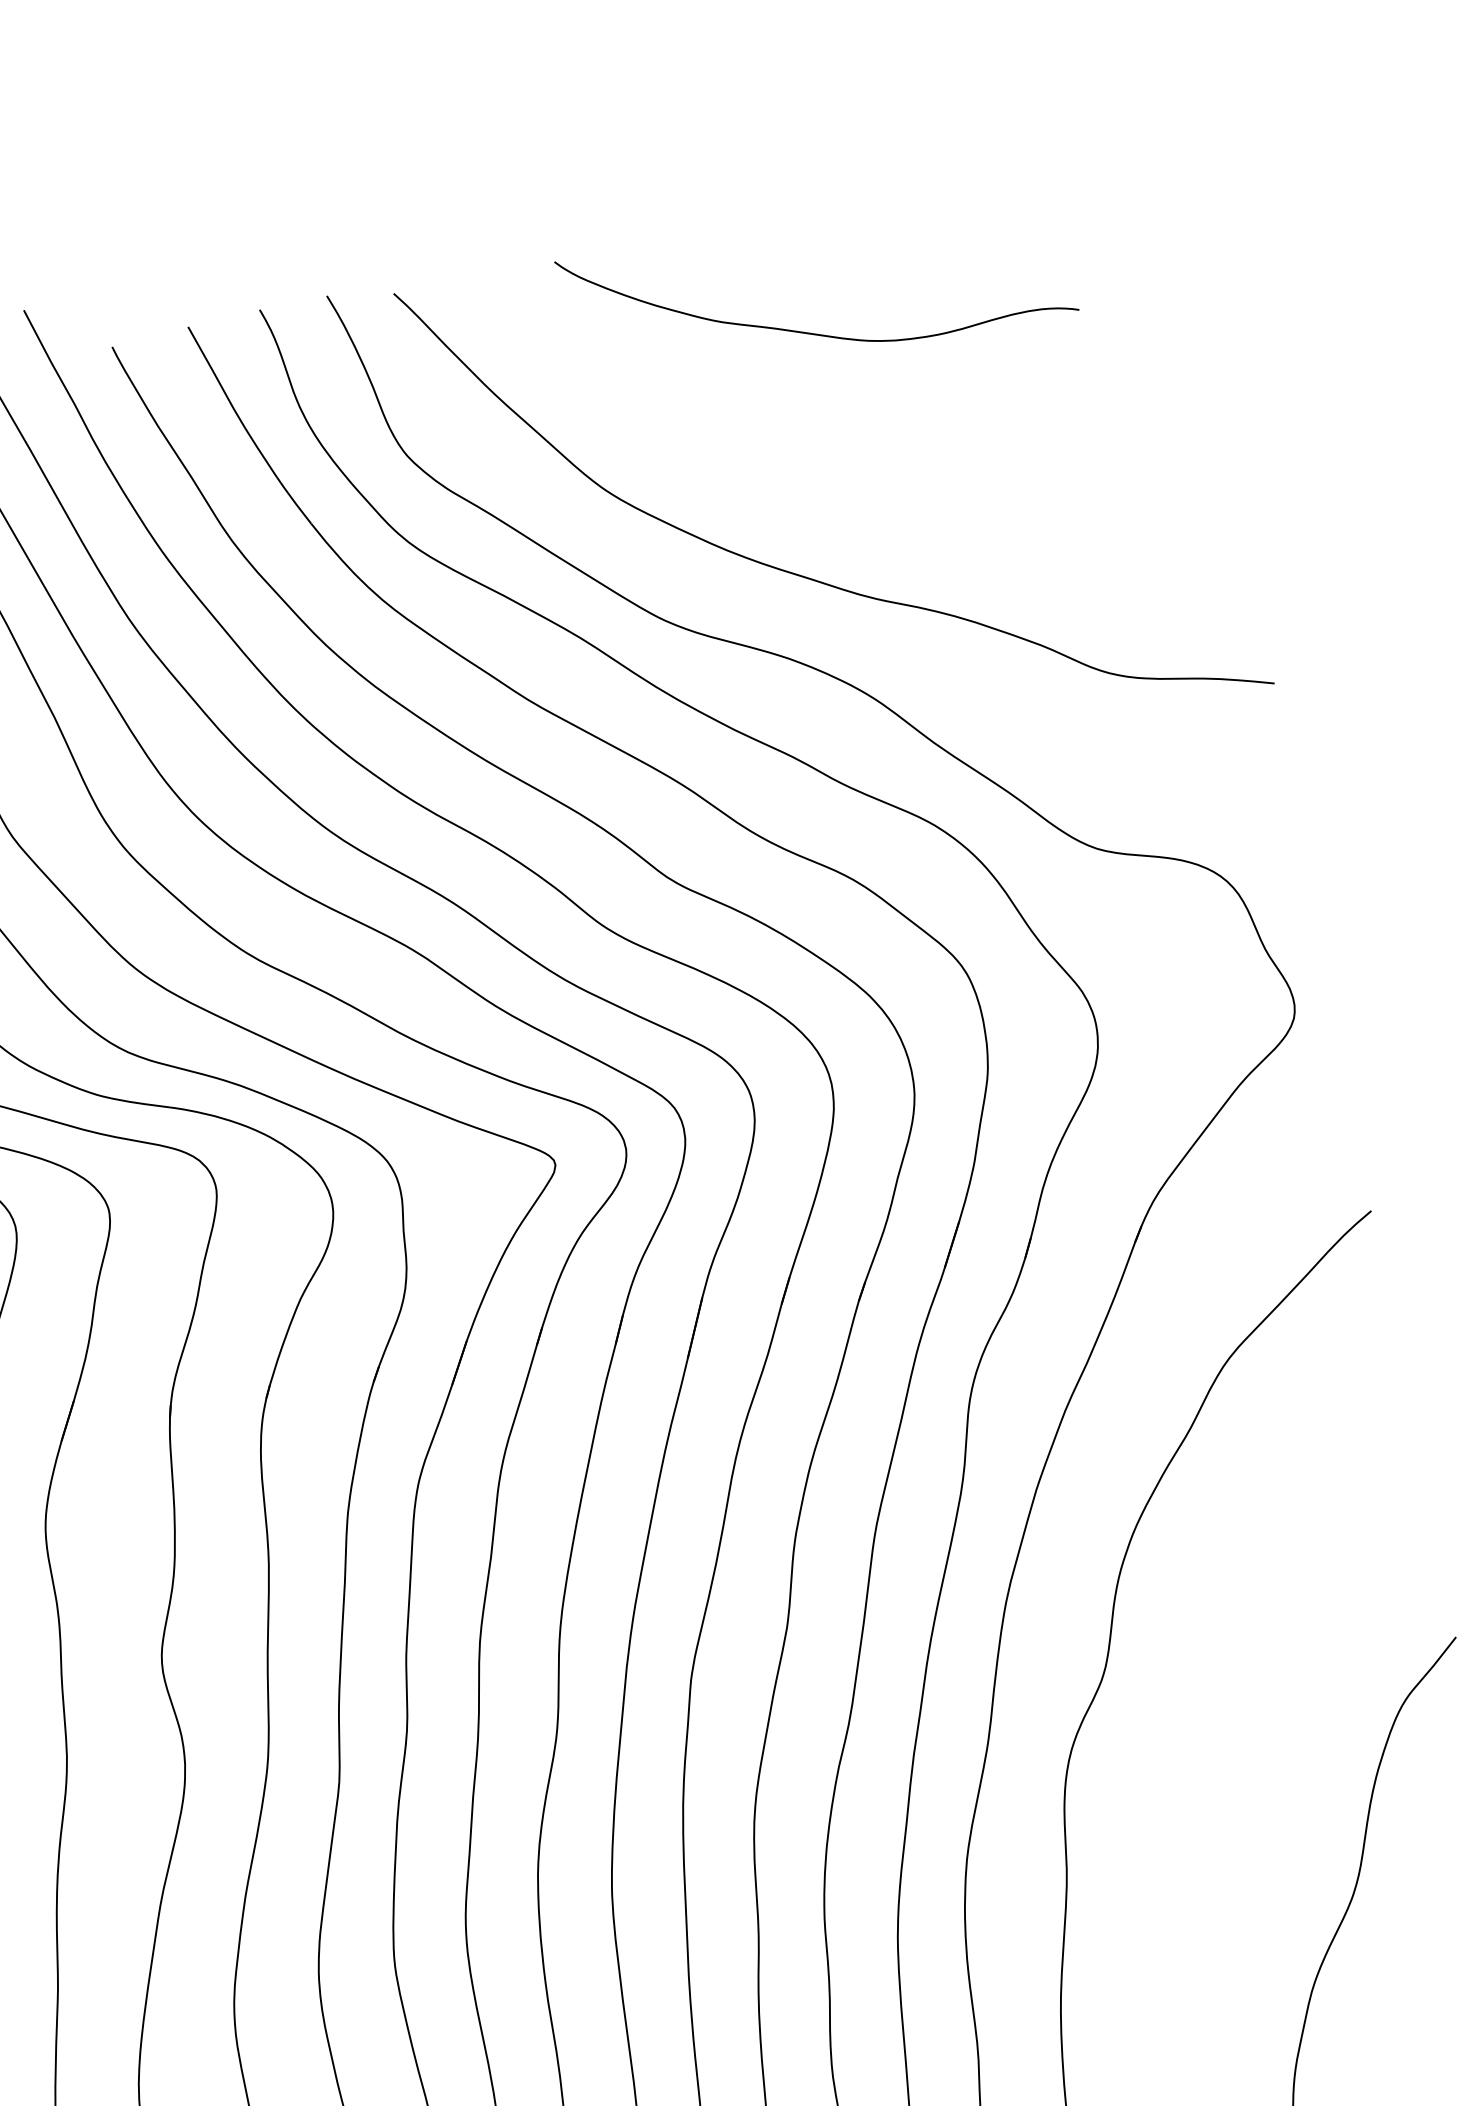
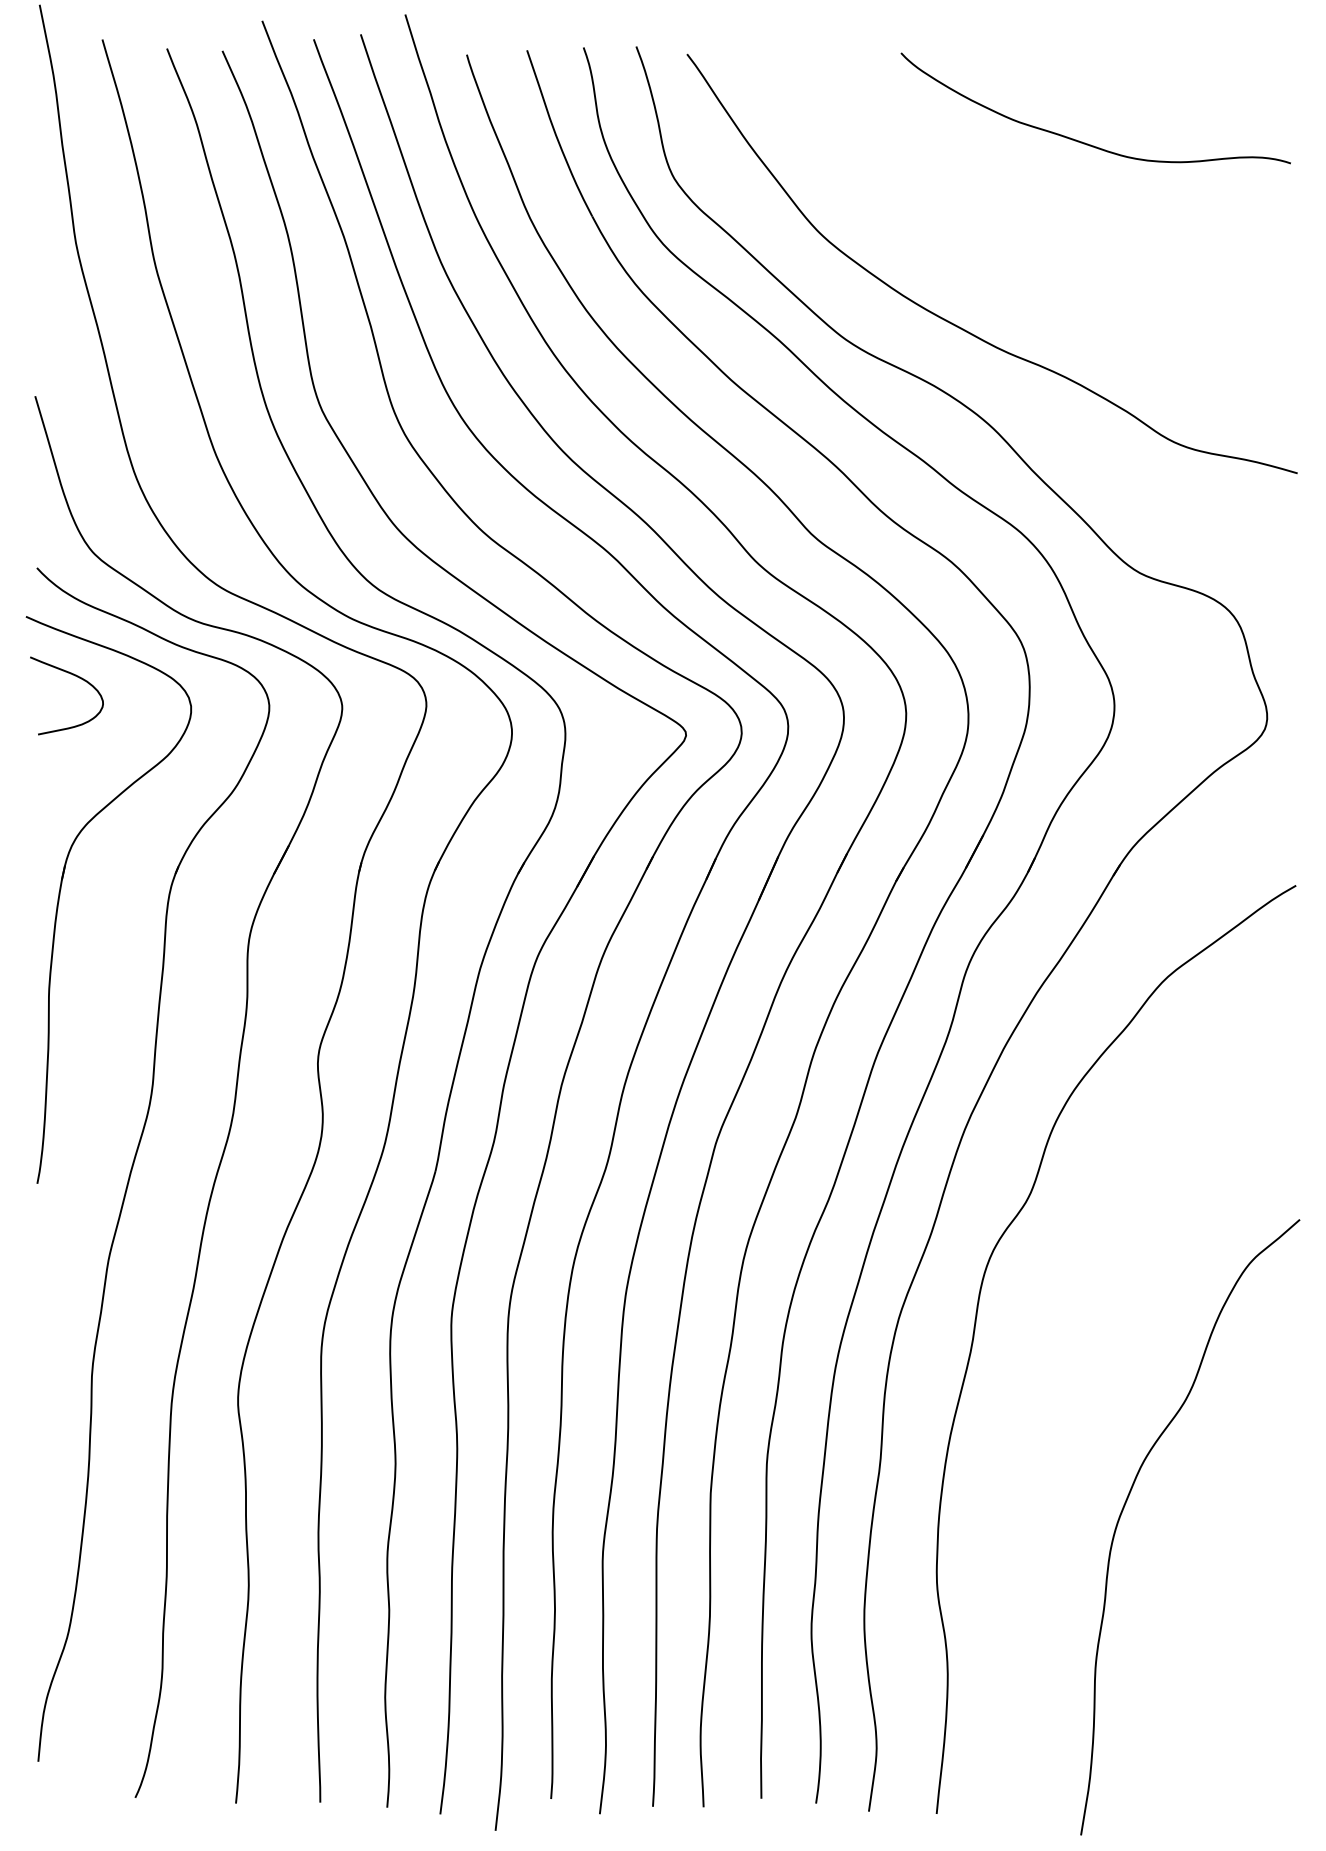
curve: (811, 332) -> (1085, 142), moved

